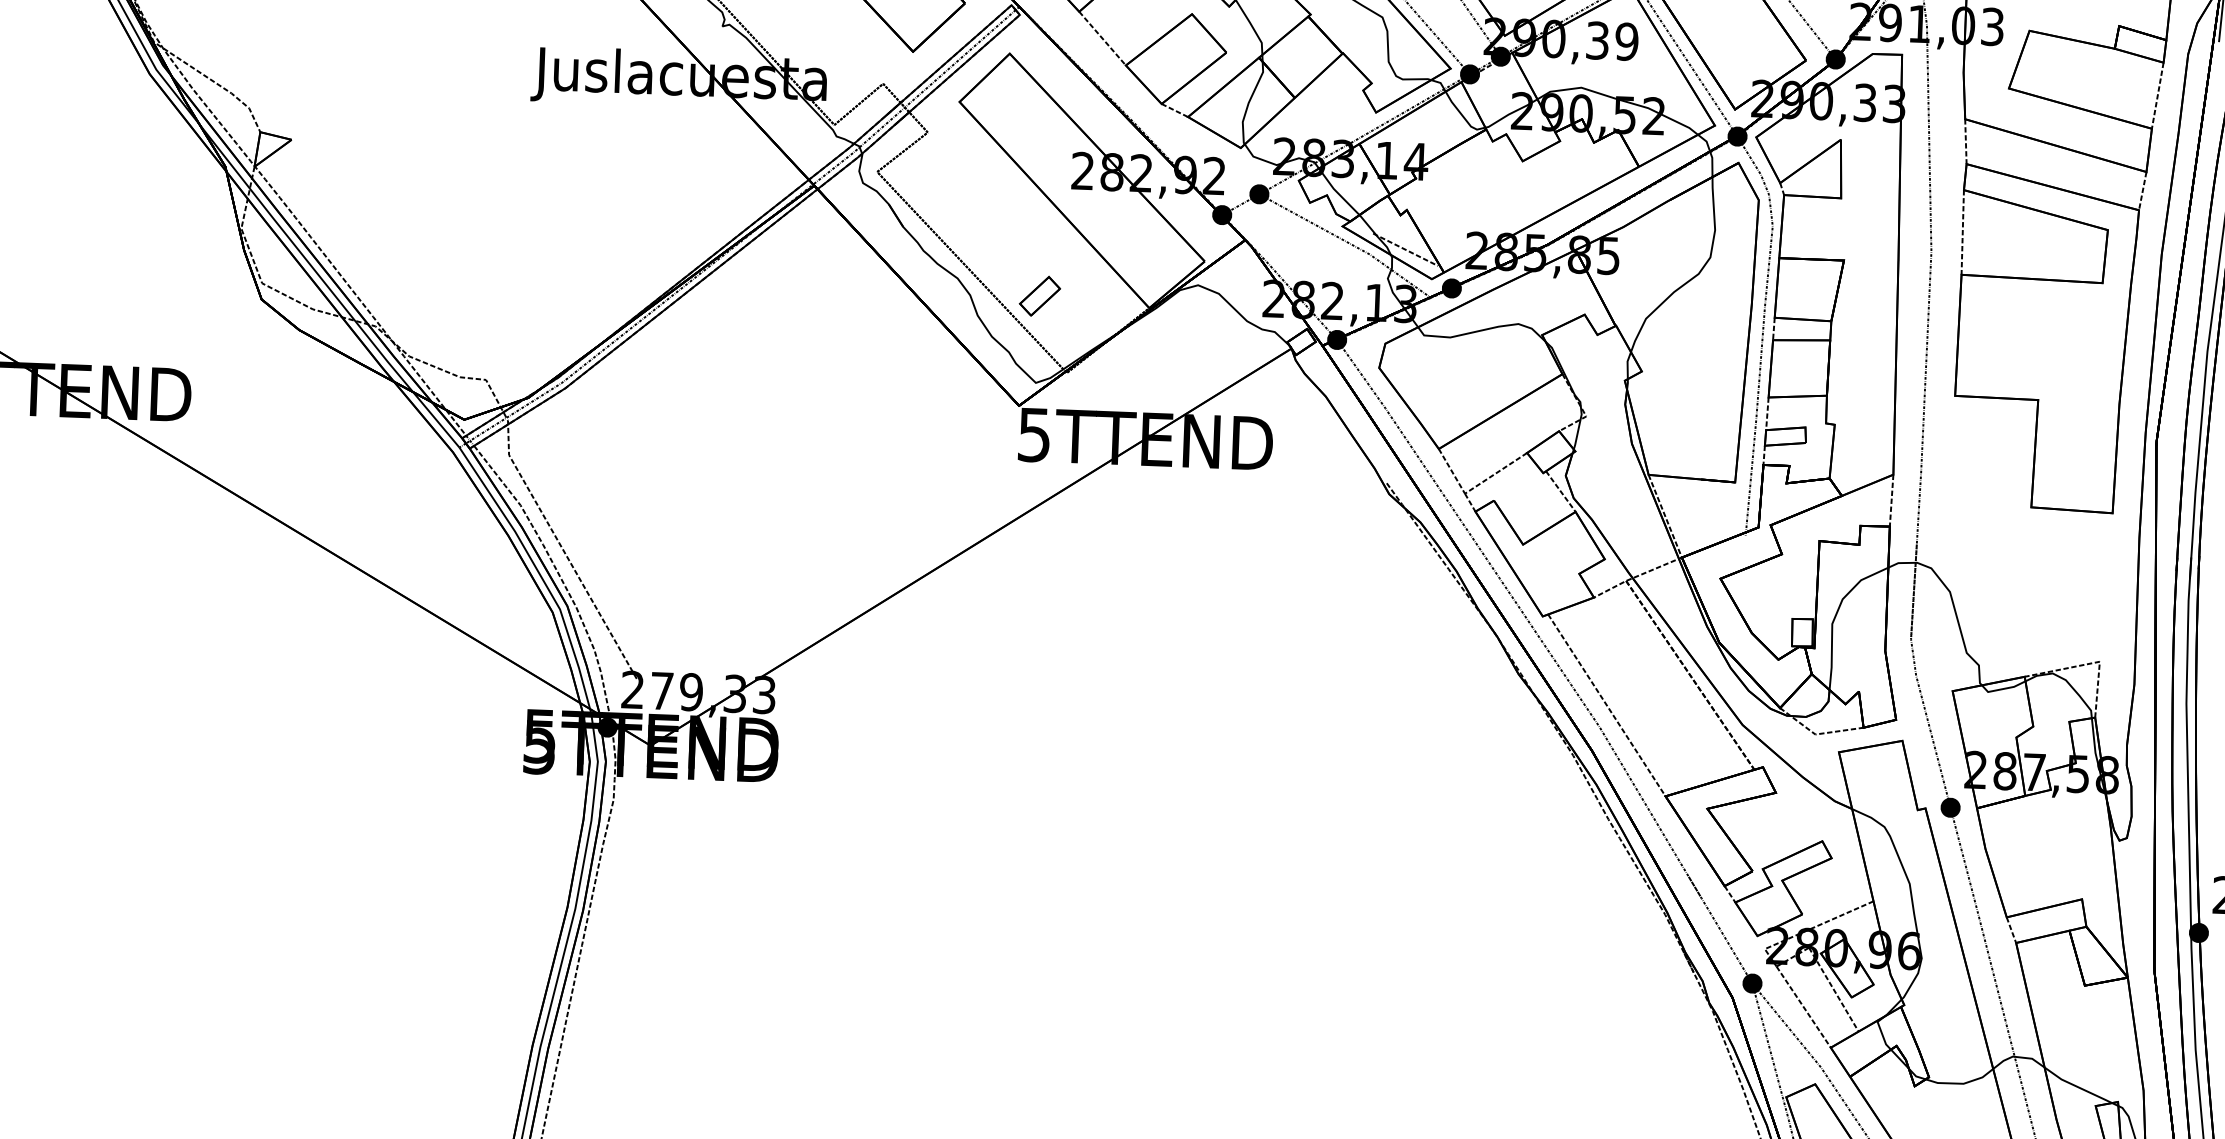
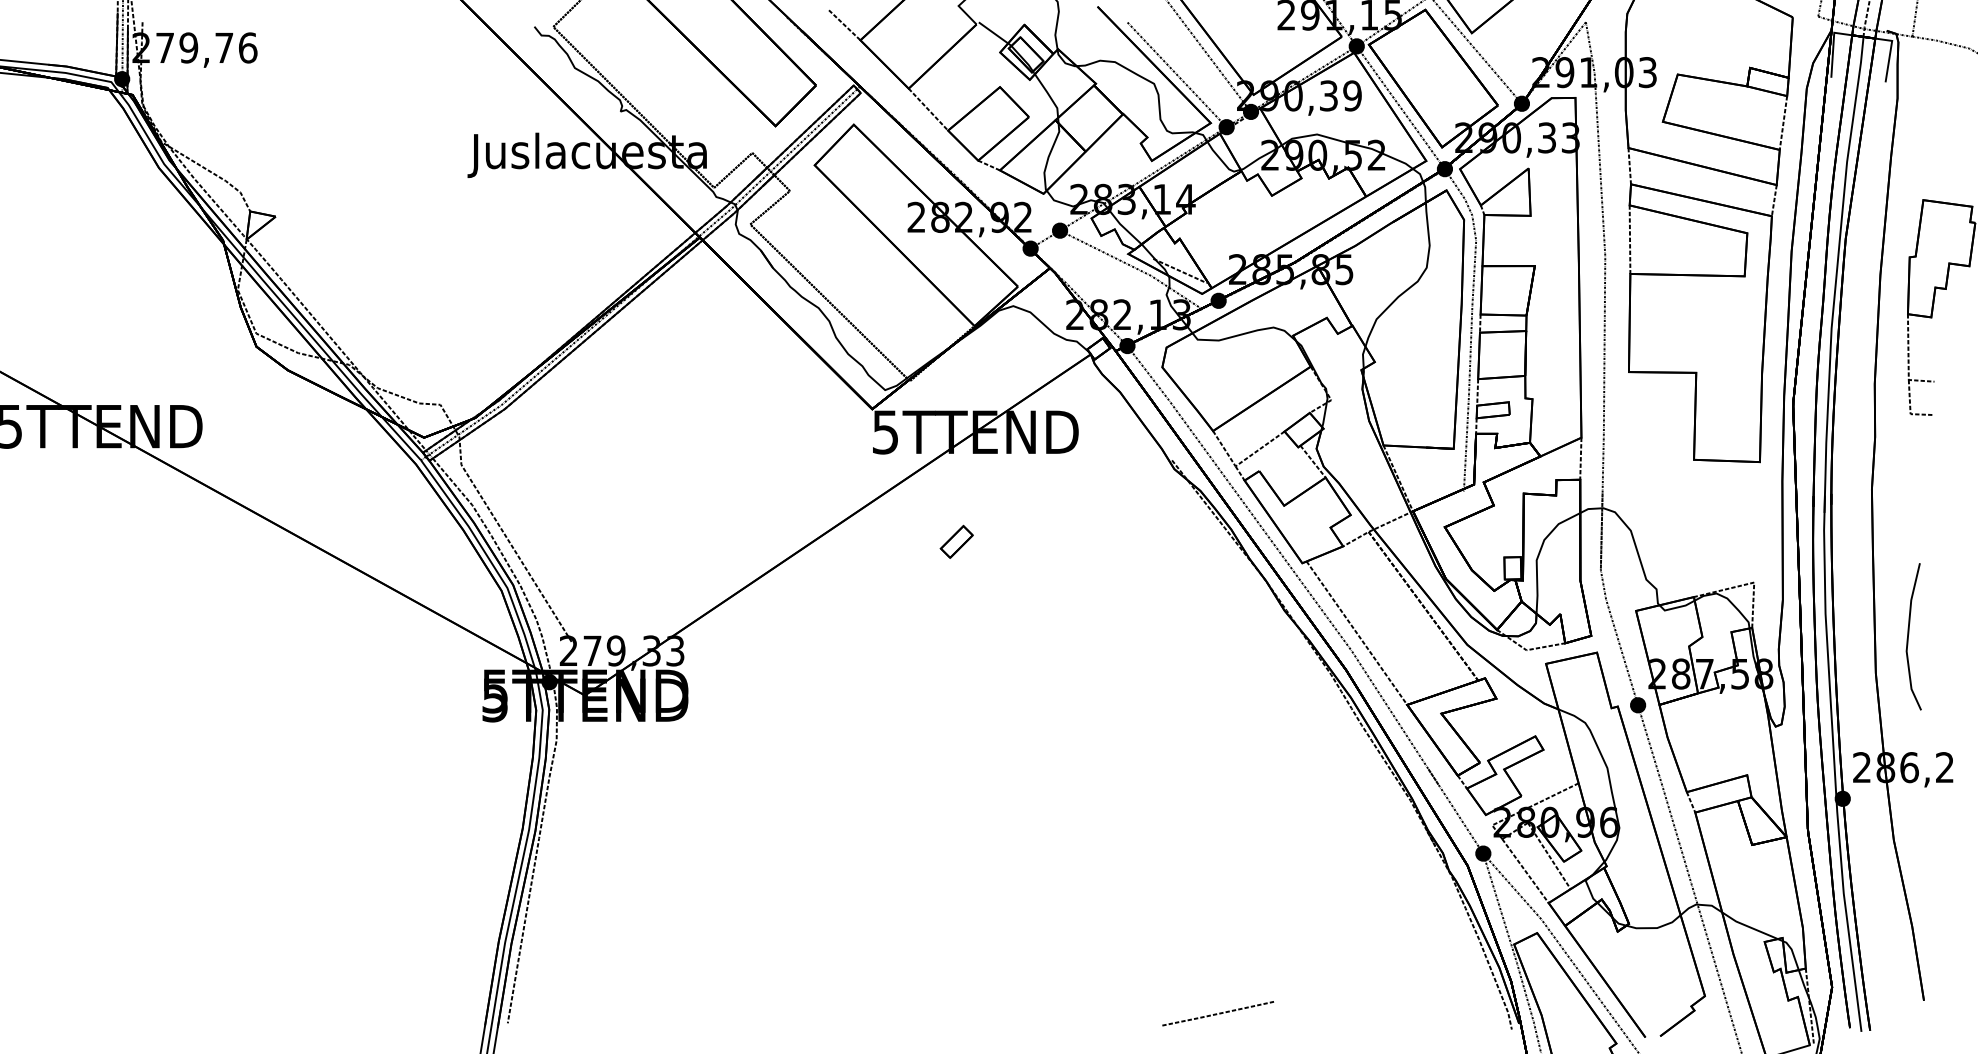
part: (1039, 295) -> (956, 541), moved

